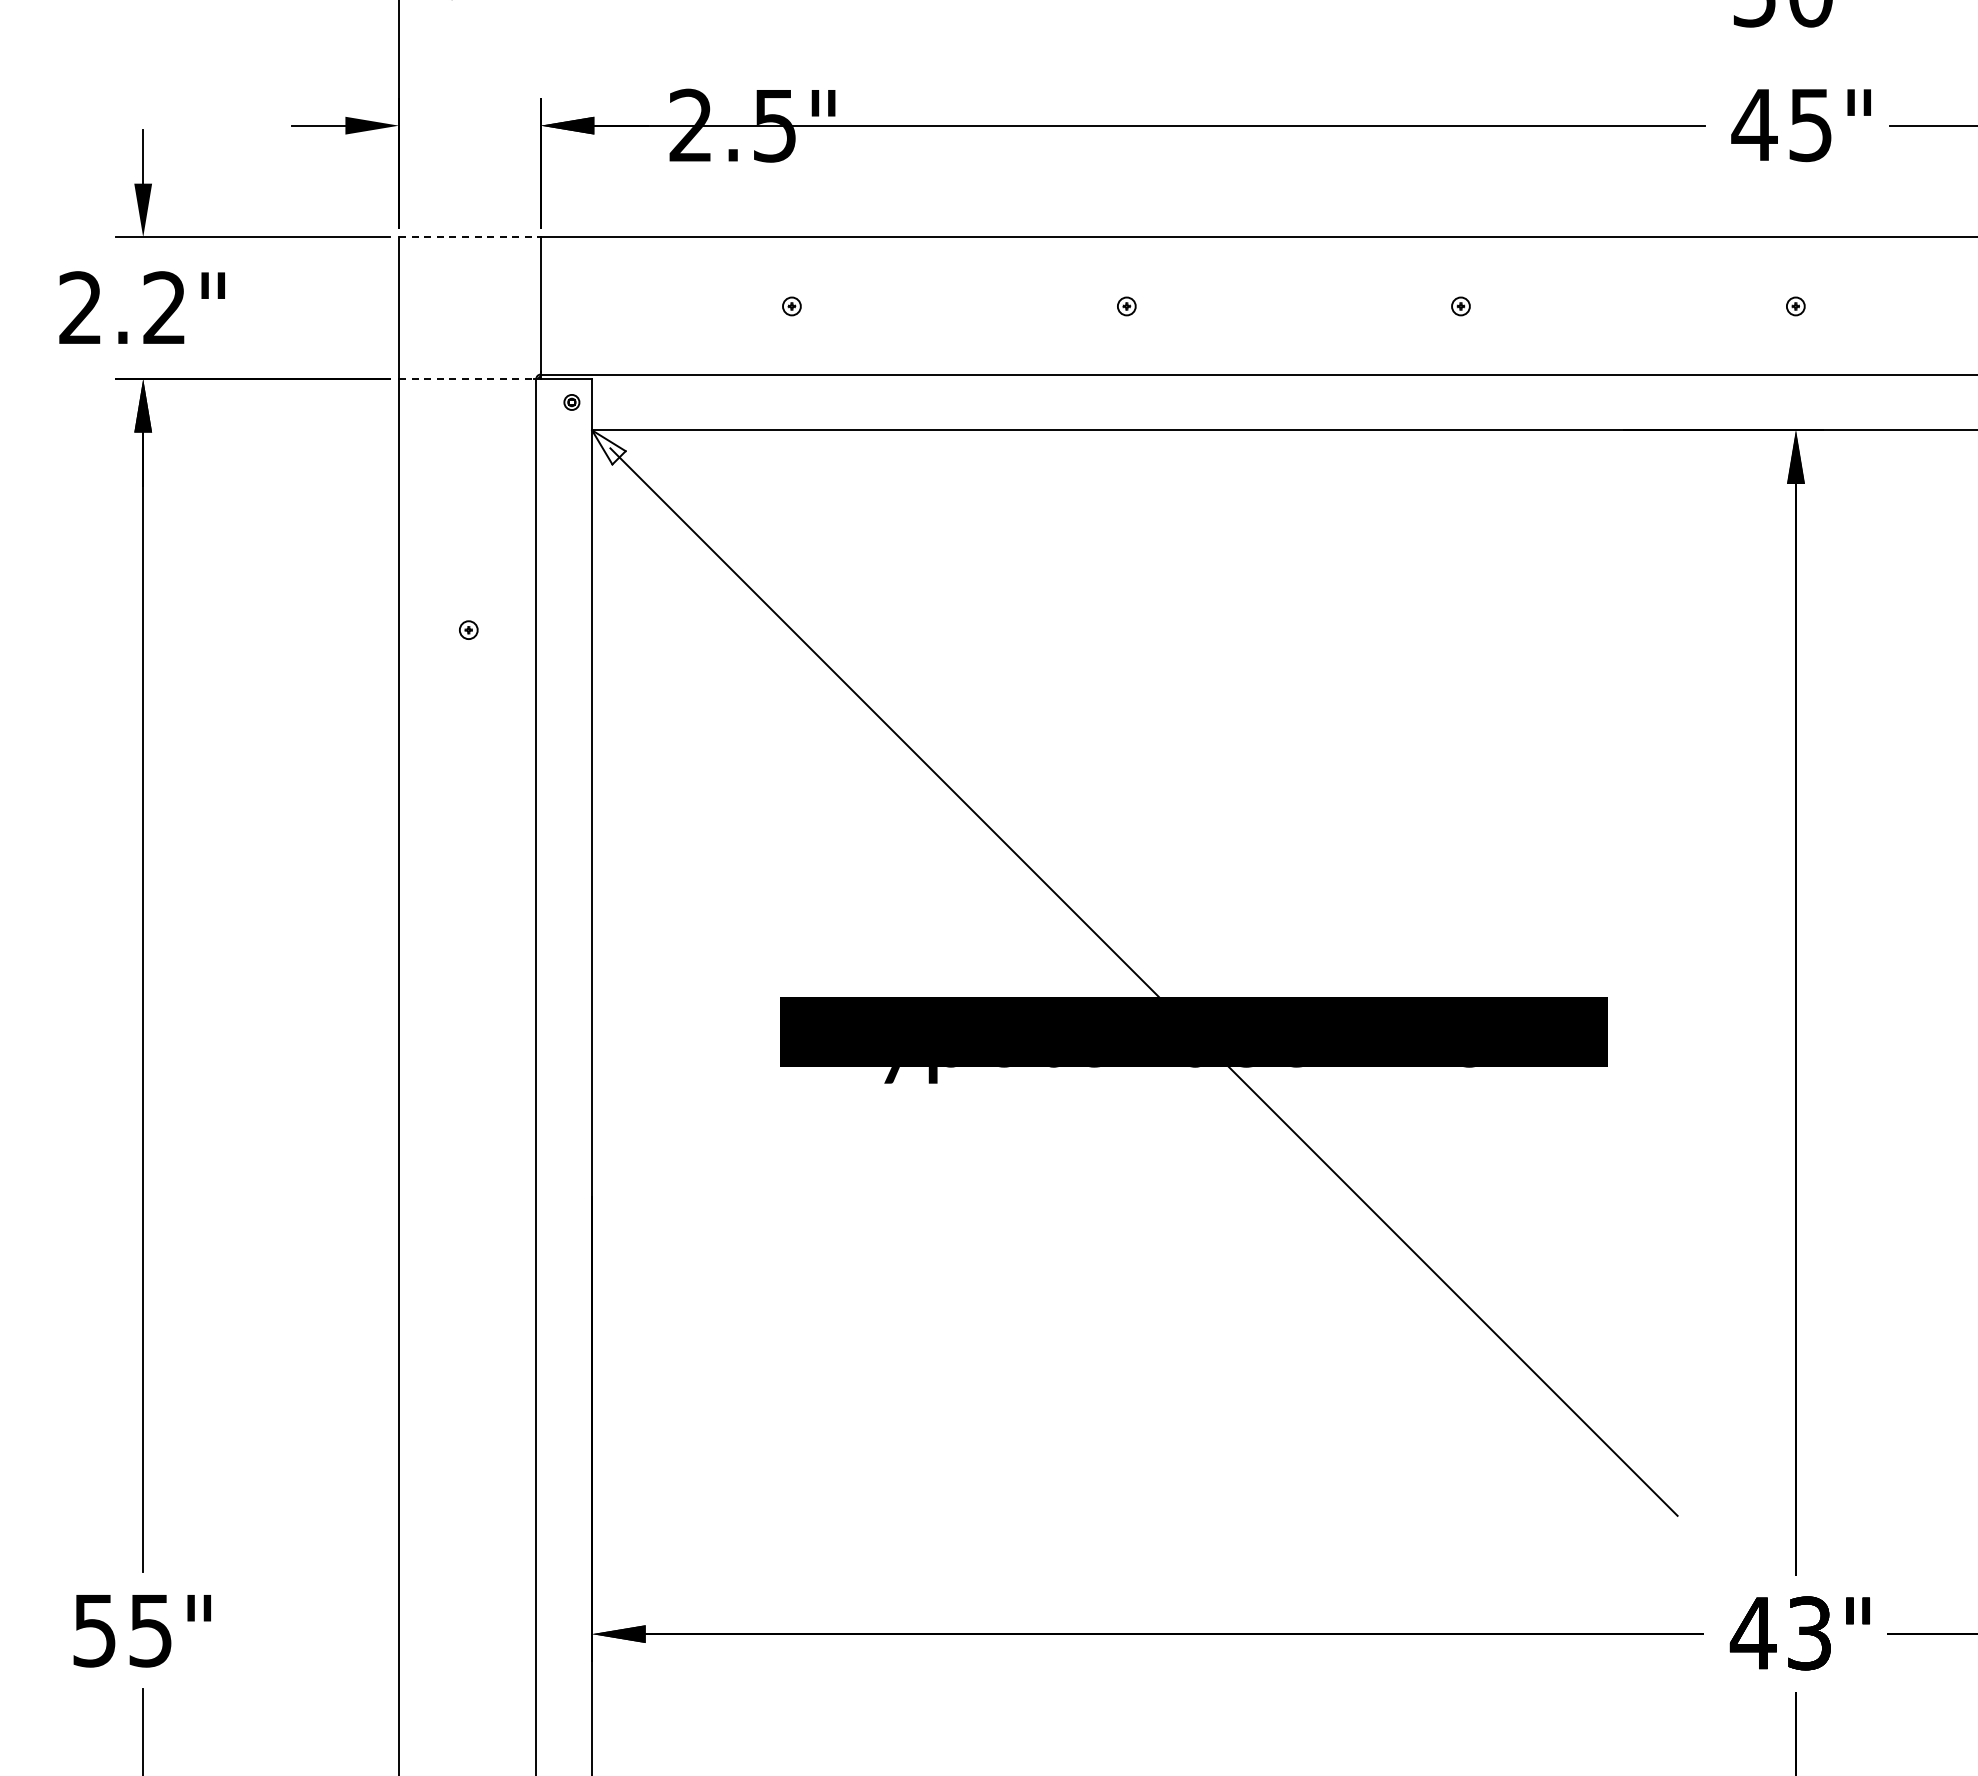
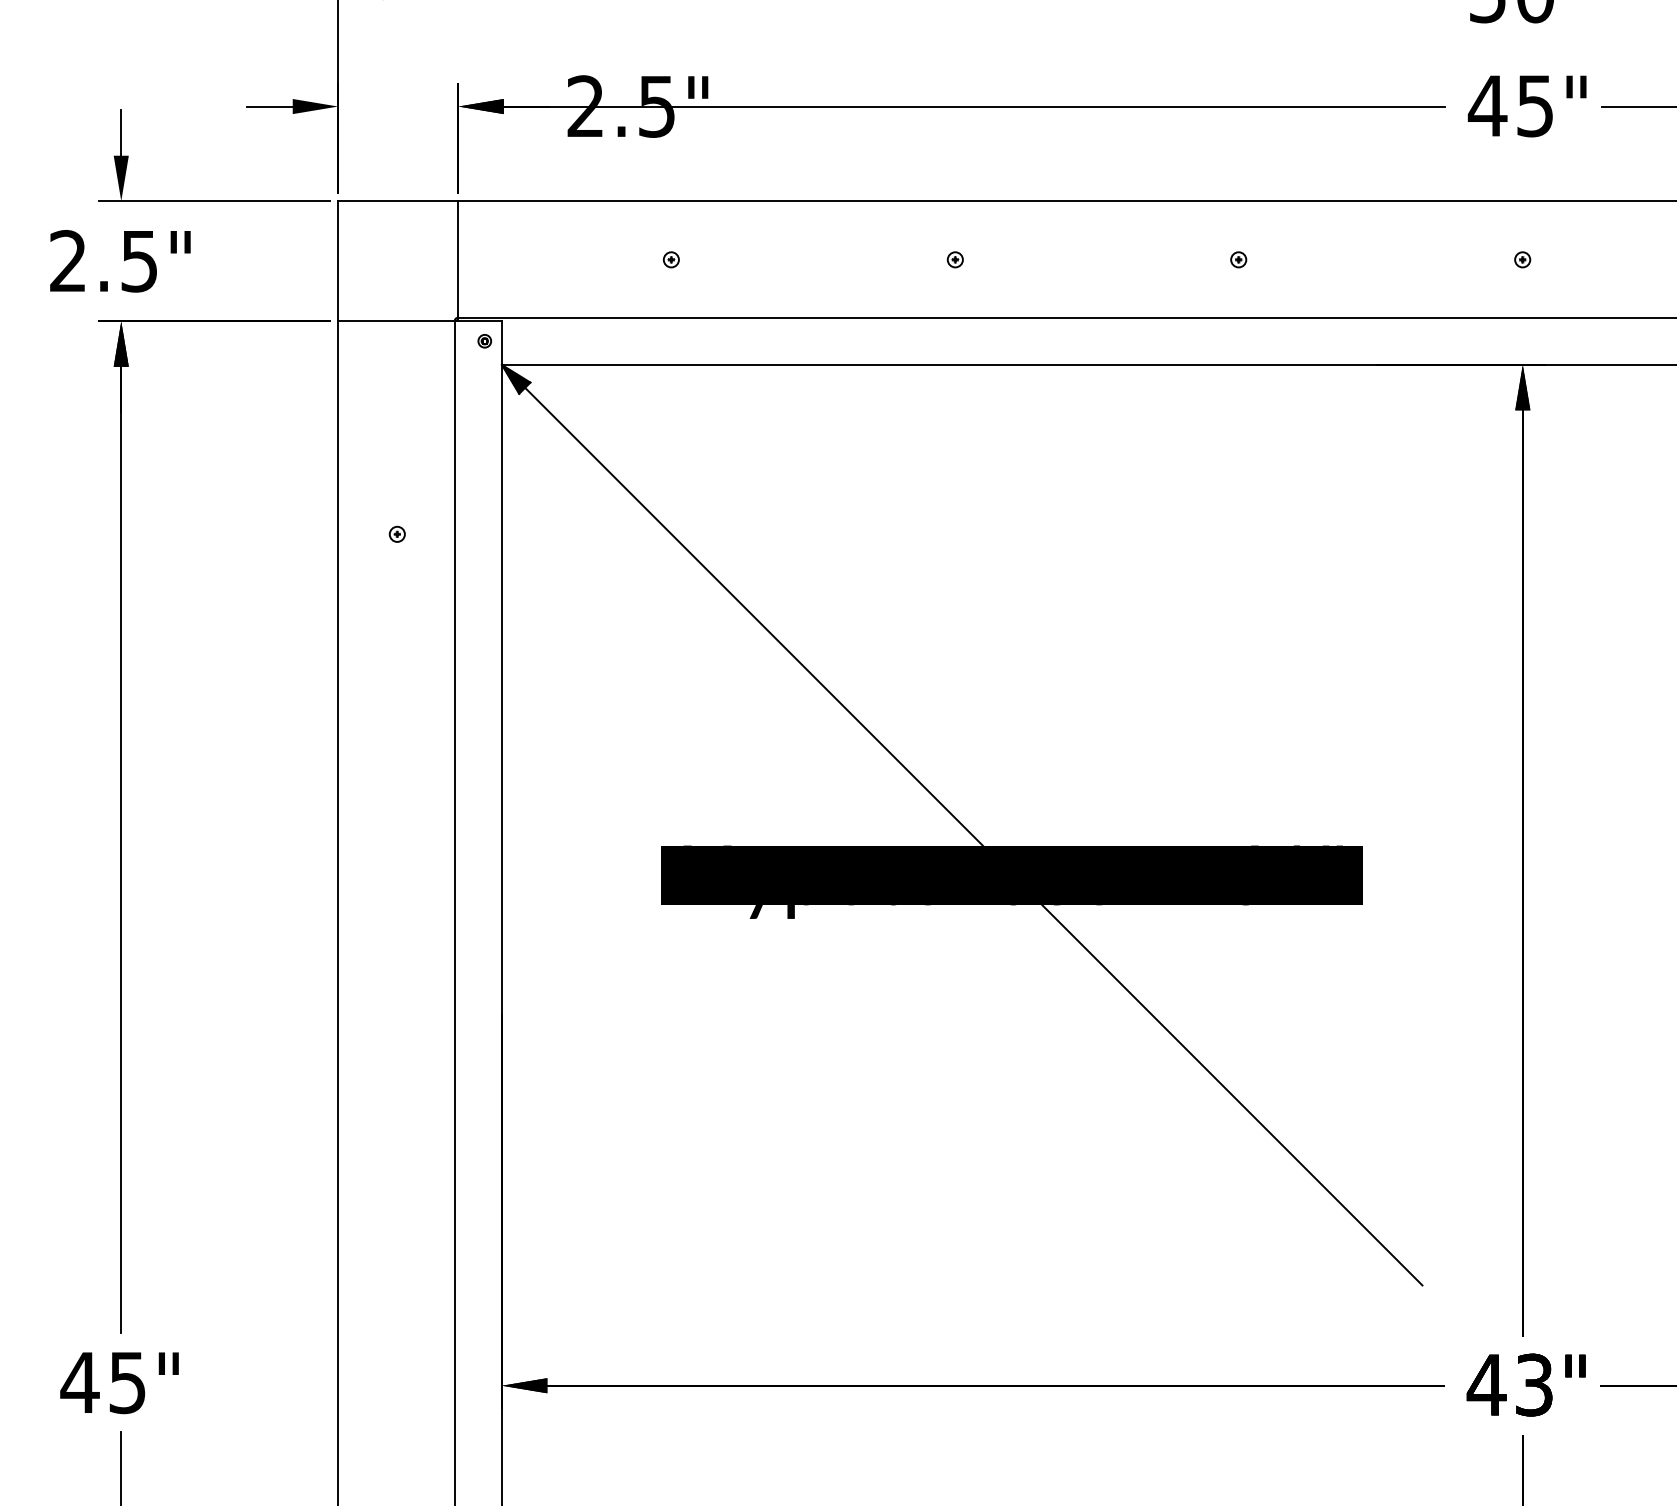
line: (469, 237) -> (397, 201), dashed -> solid
text: (164, 308) -> (139, 261), 2.2" -> 2.5"
line: (466, 379) -> (395, 321), dashed -> solid
fill: (608, 447) -> (515, 379), added
text: (94, 1631) -> (79, 1383), 55" -> 45"

